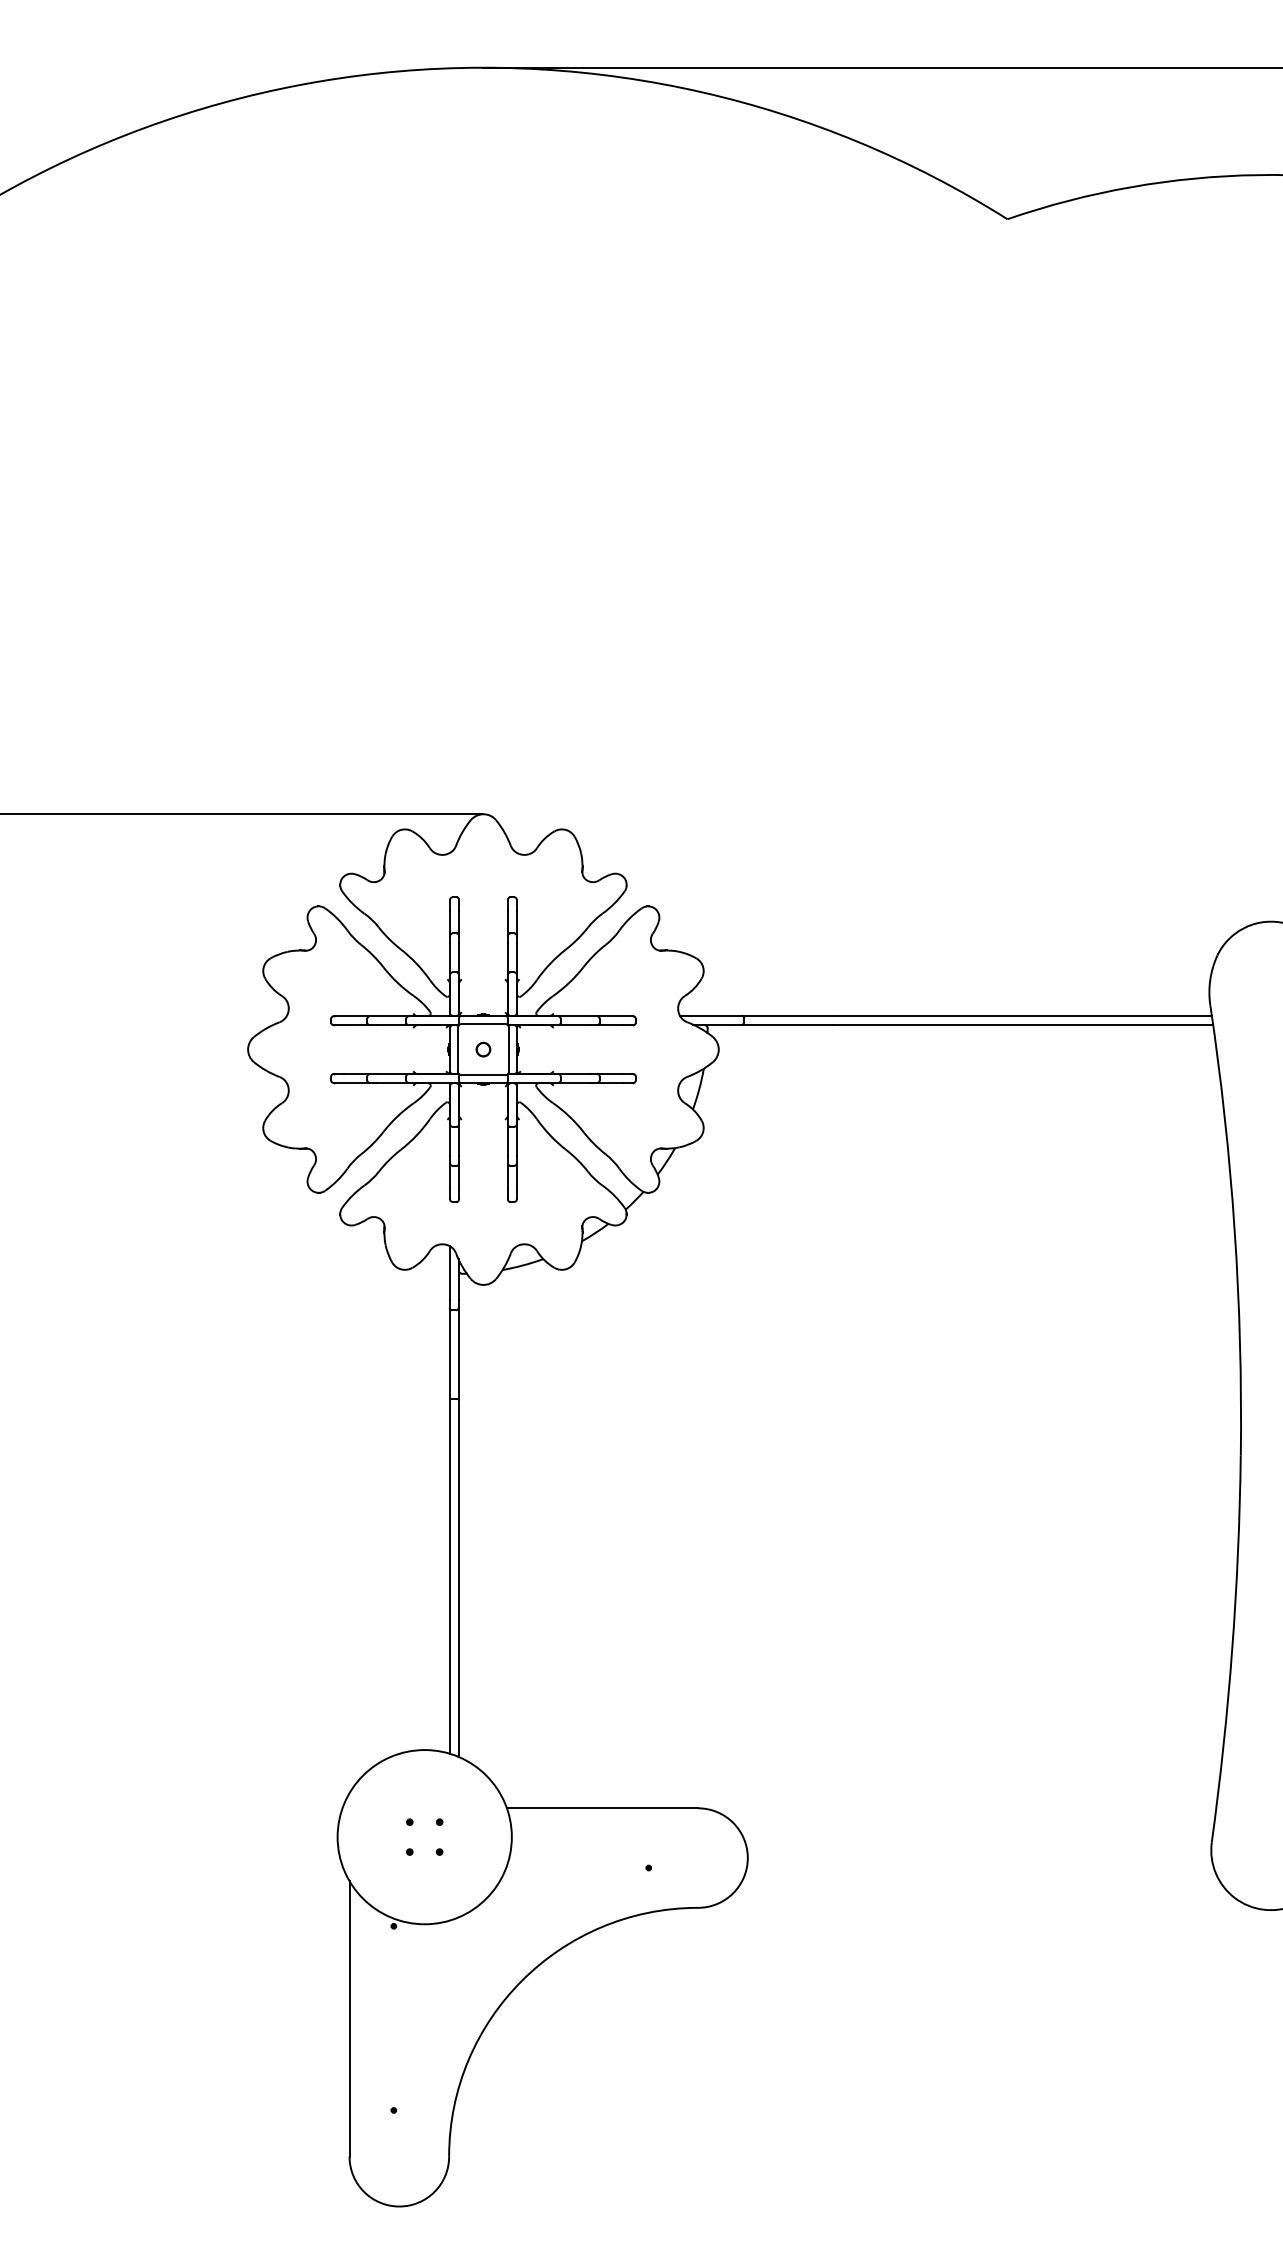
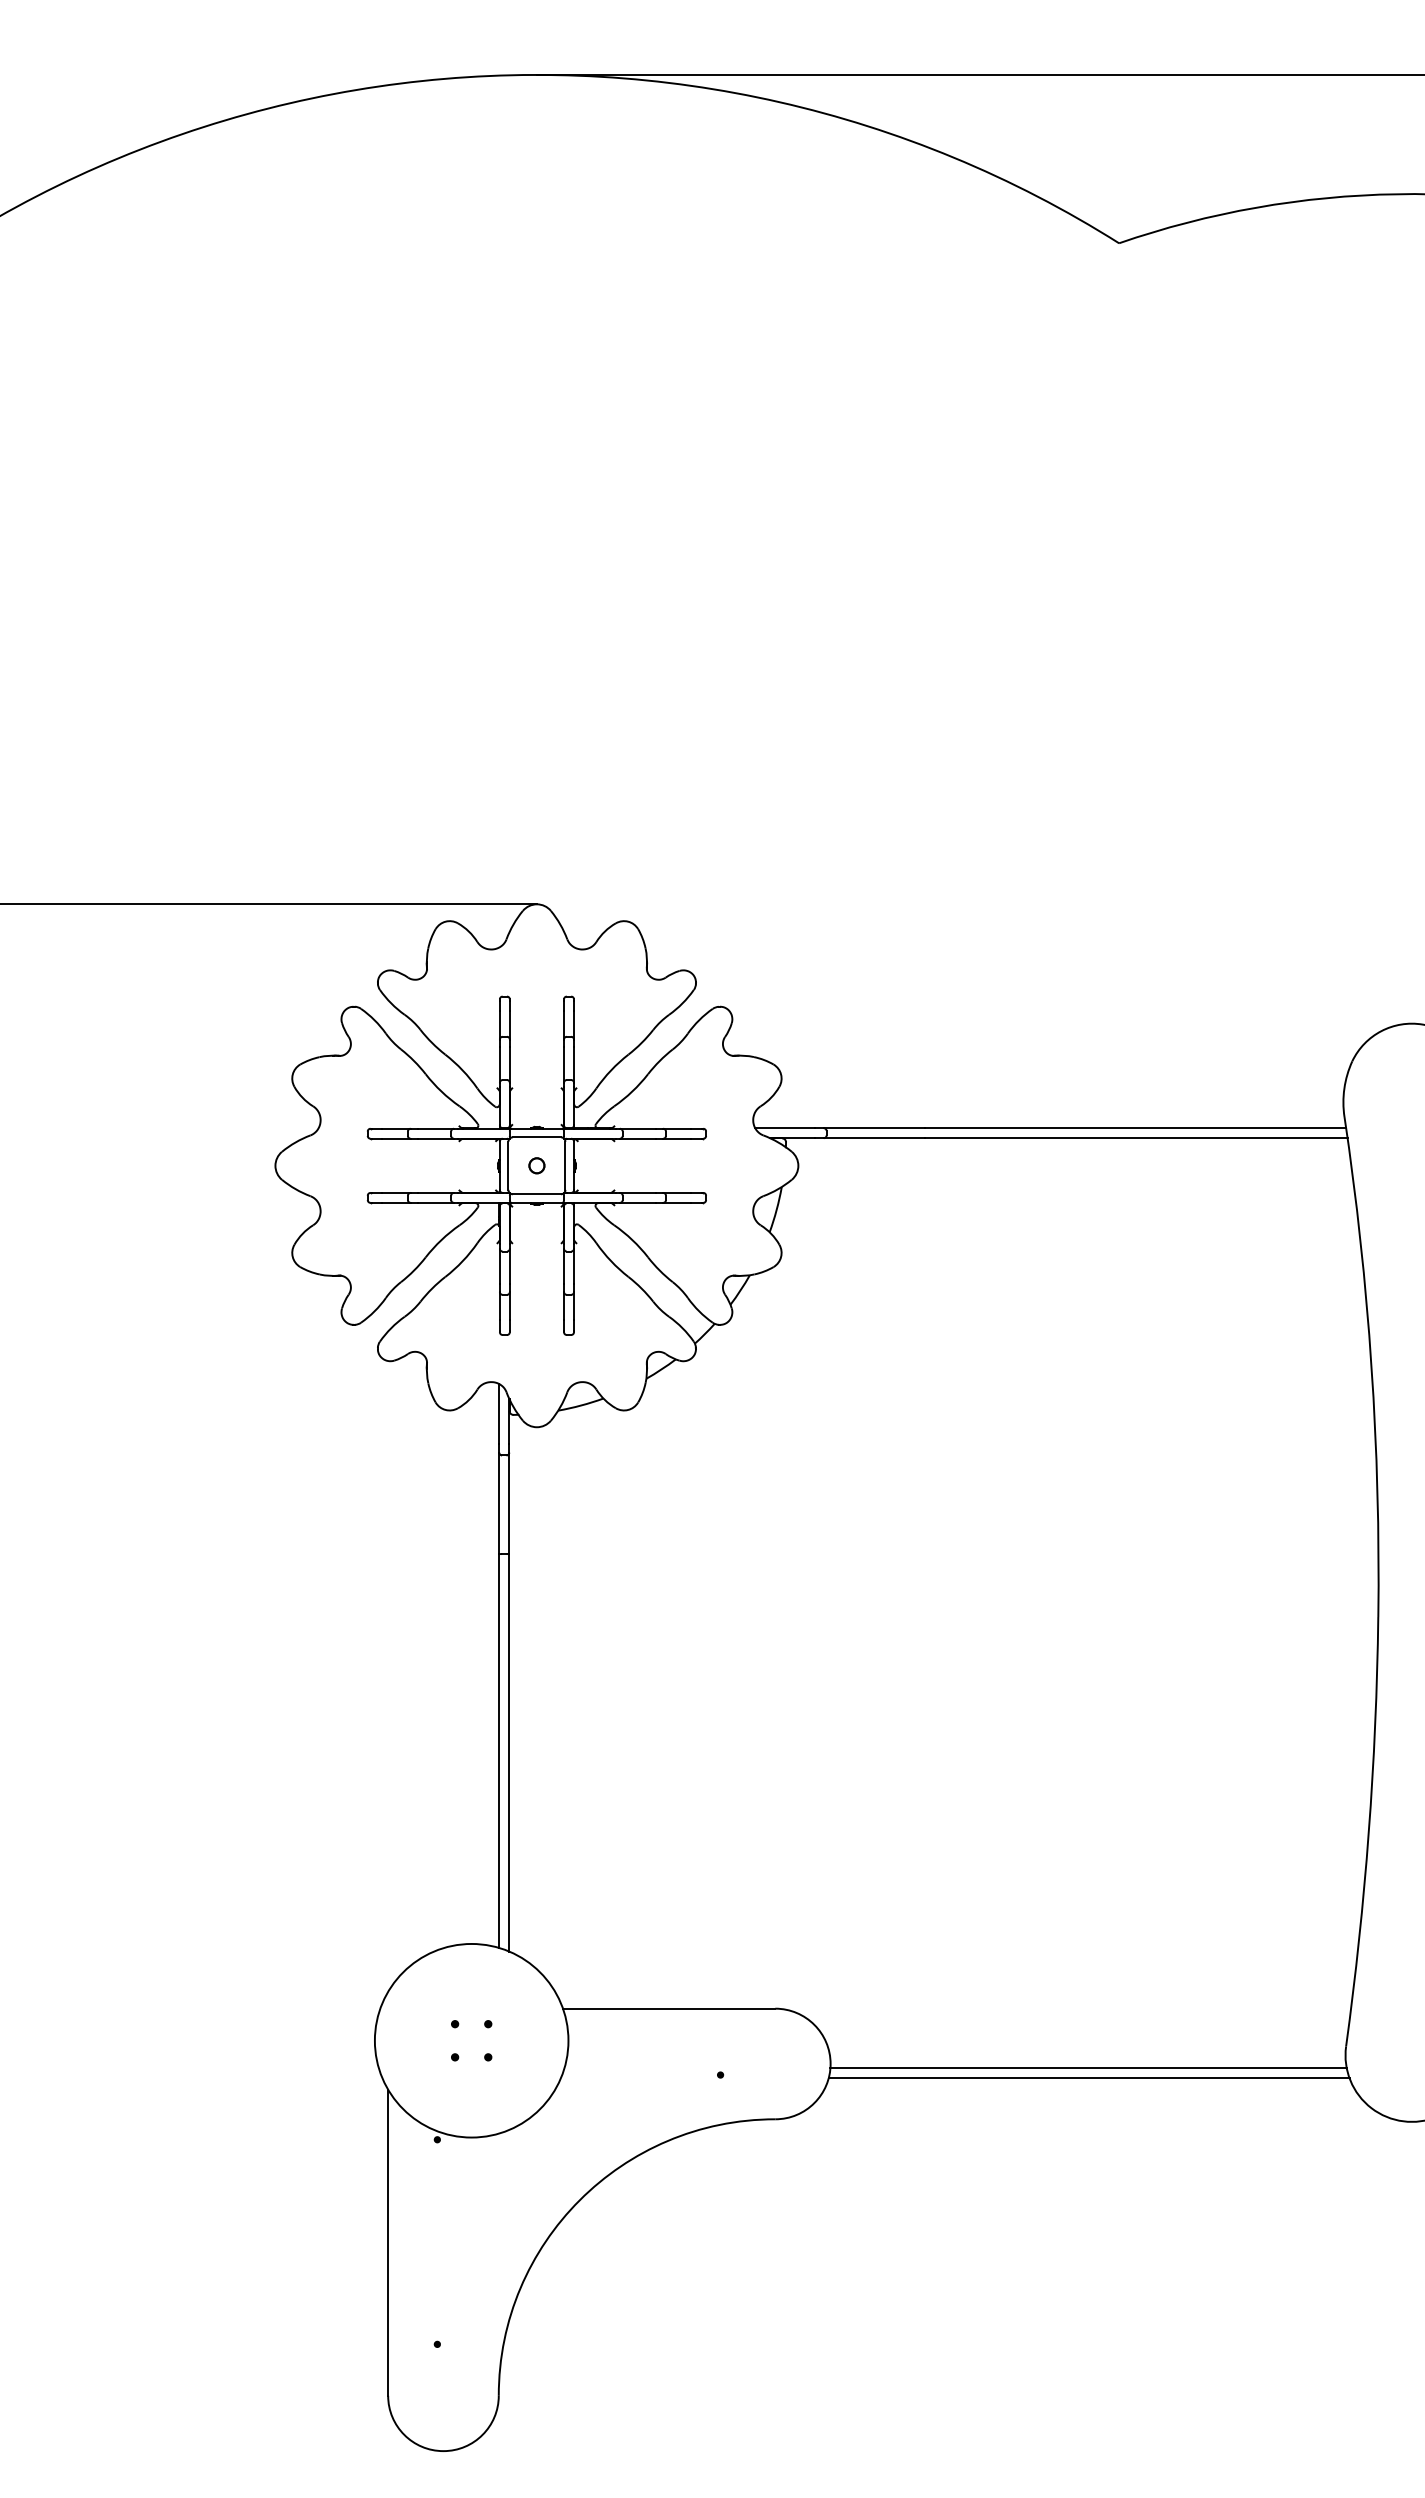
line: (979, 1862) -> (1088, 2068), added
line: (979, 1871) -> (1088, 2078), added

